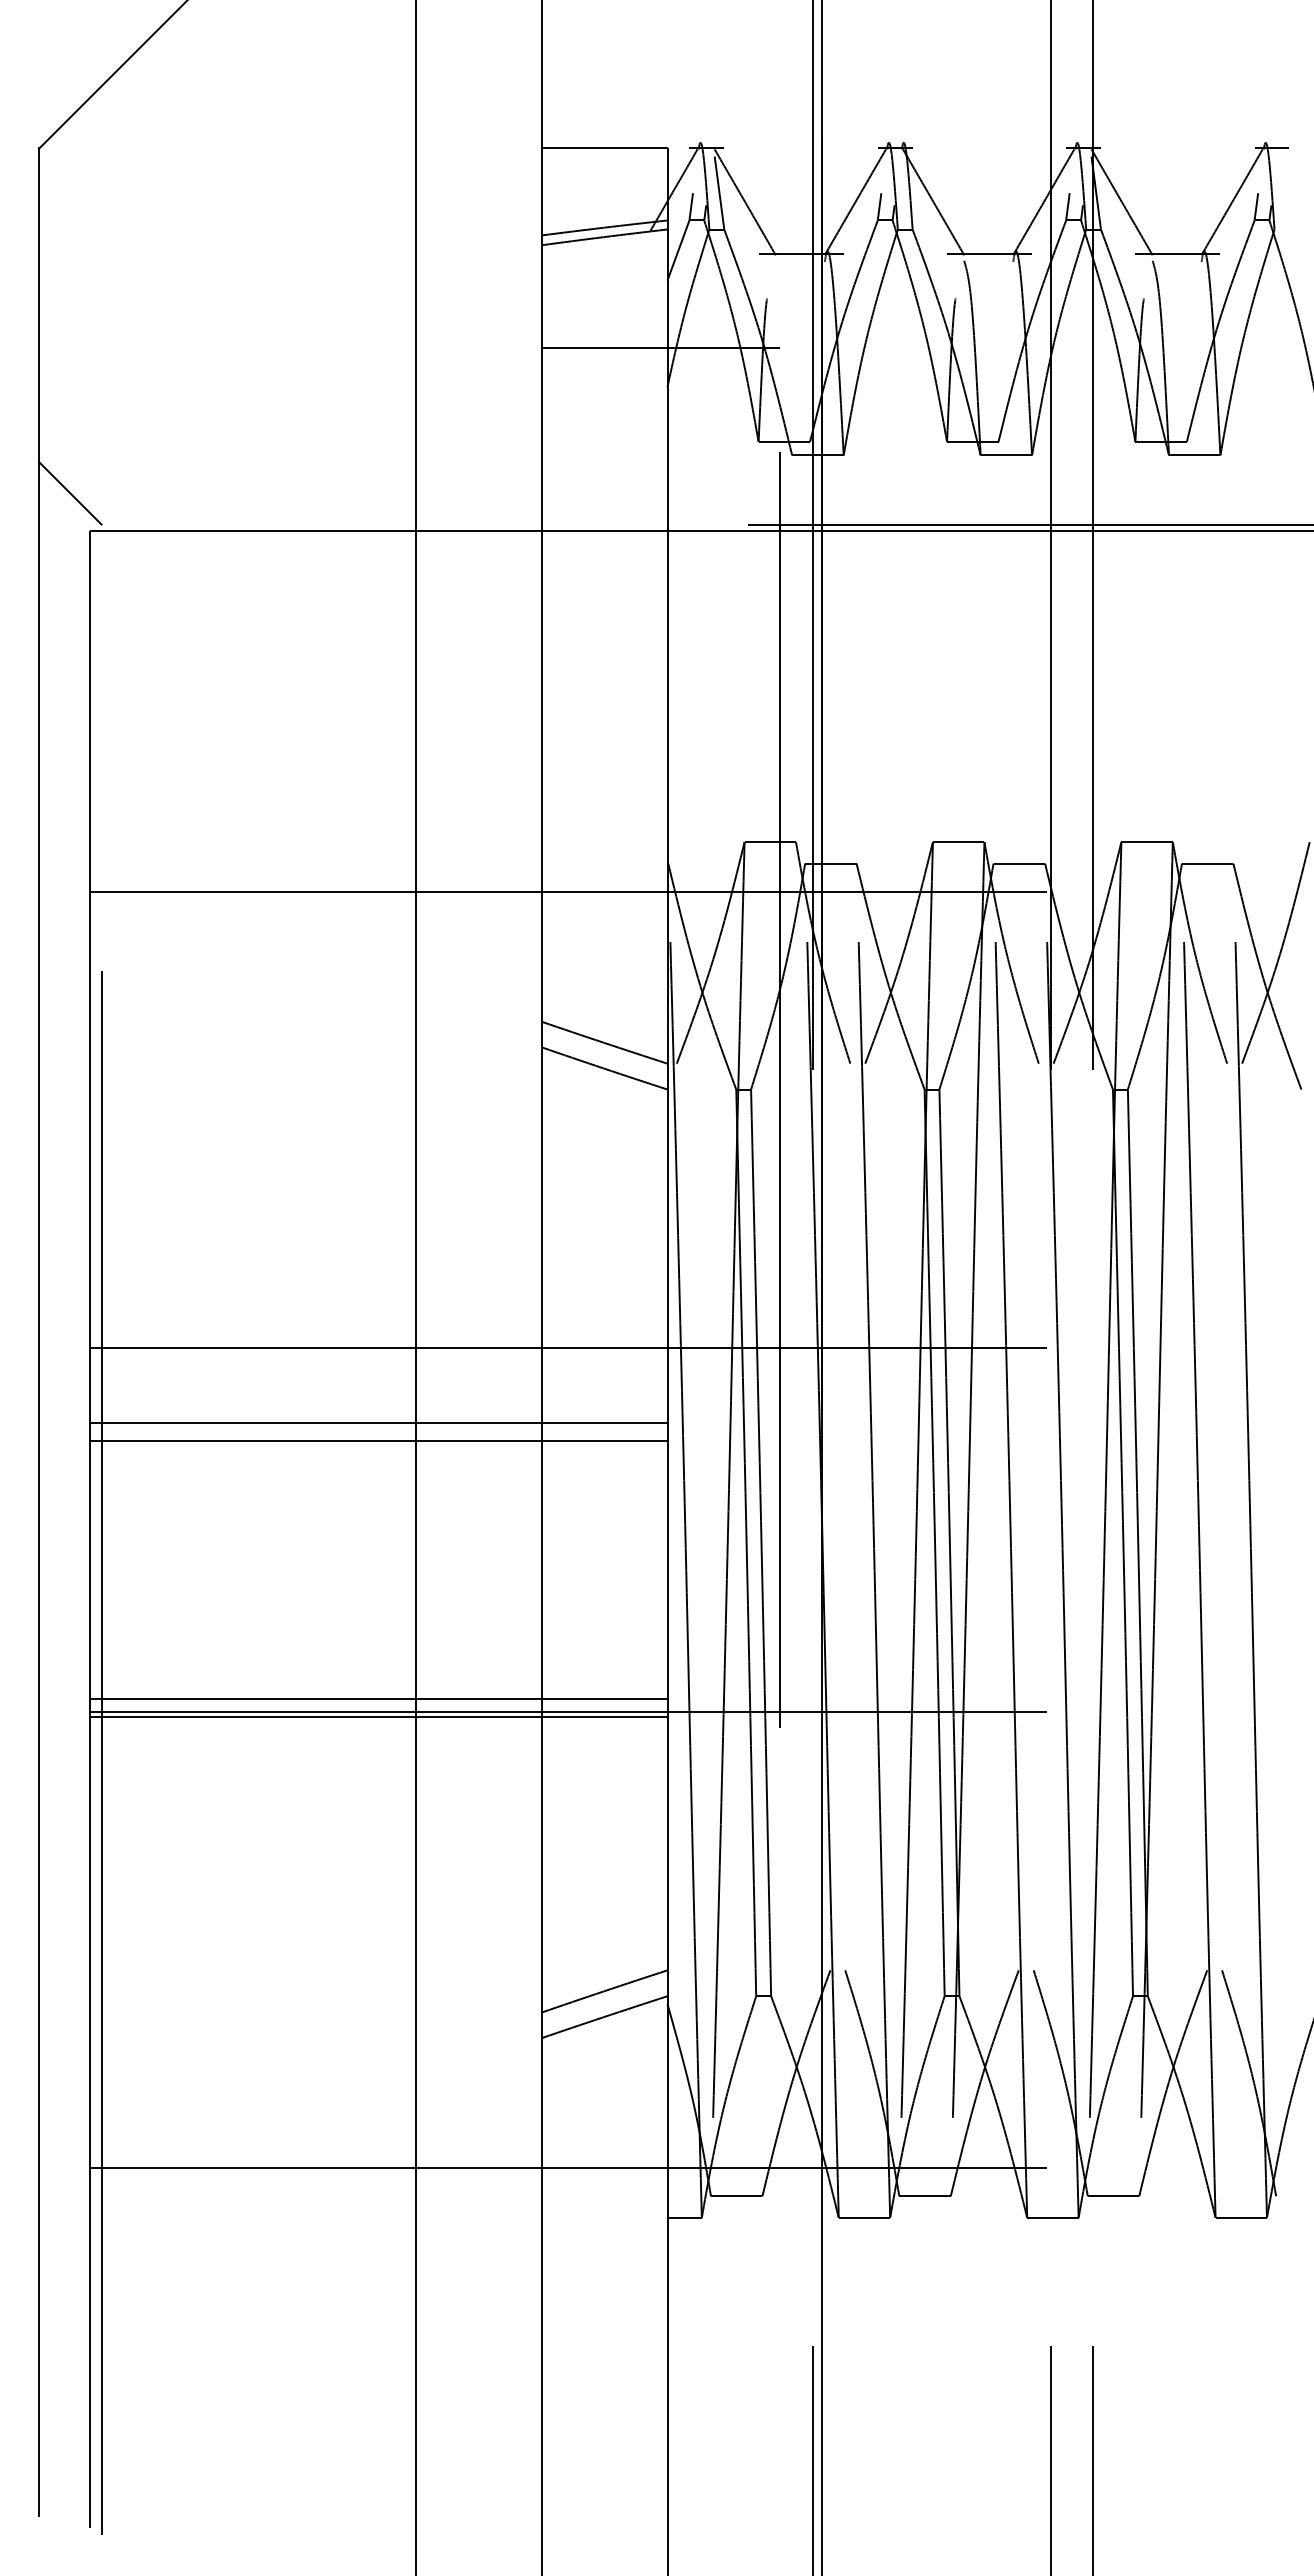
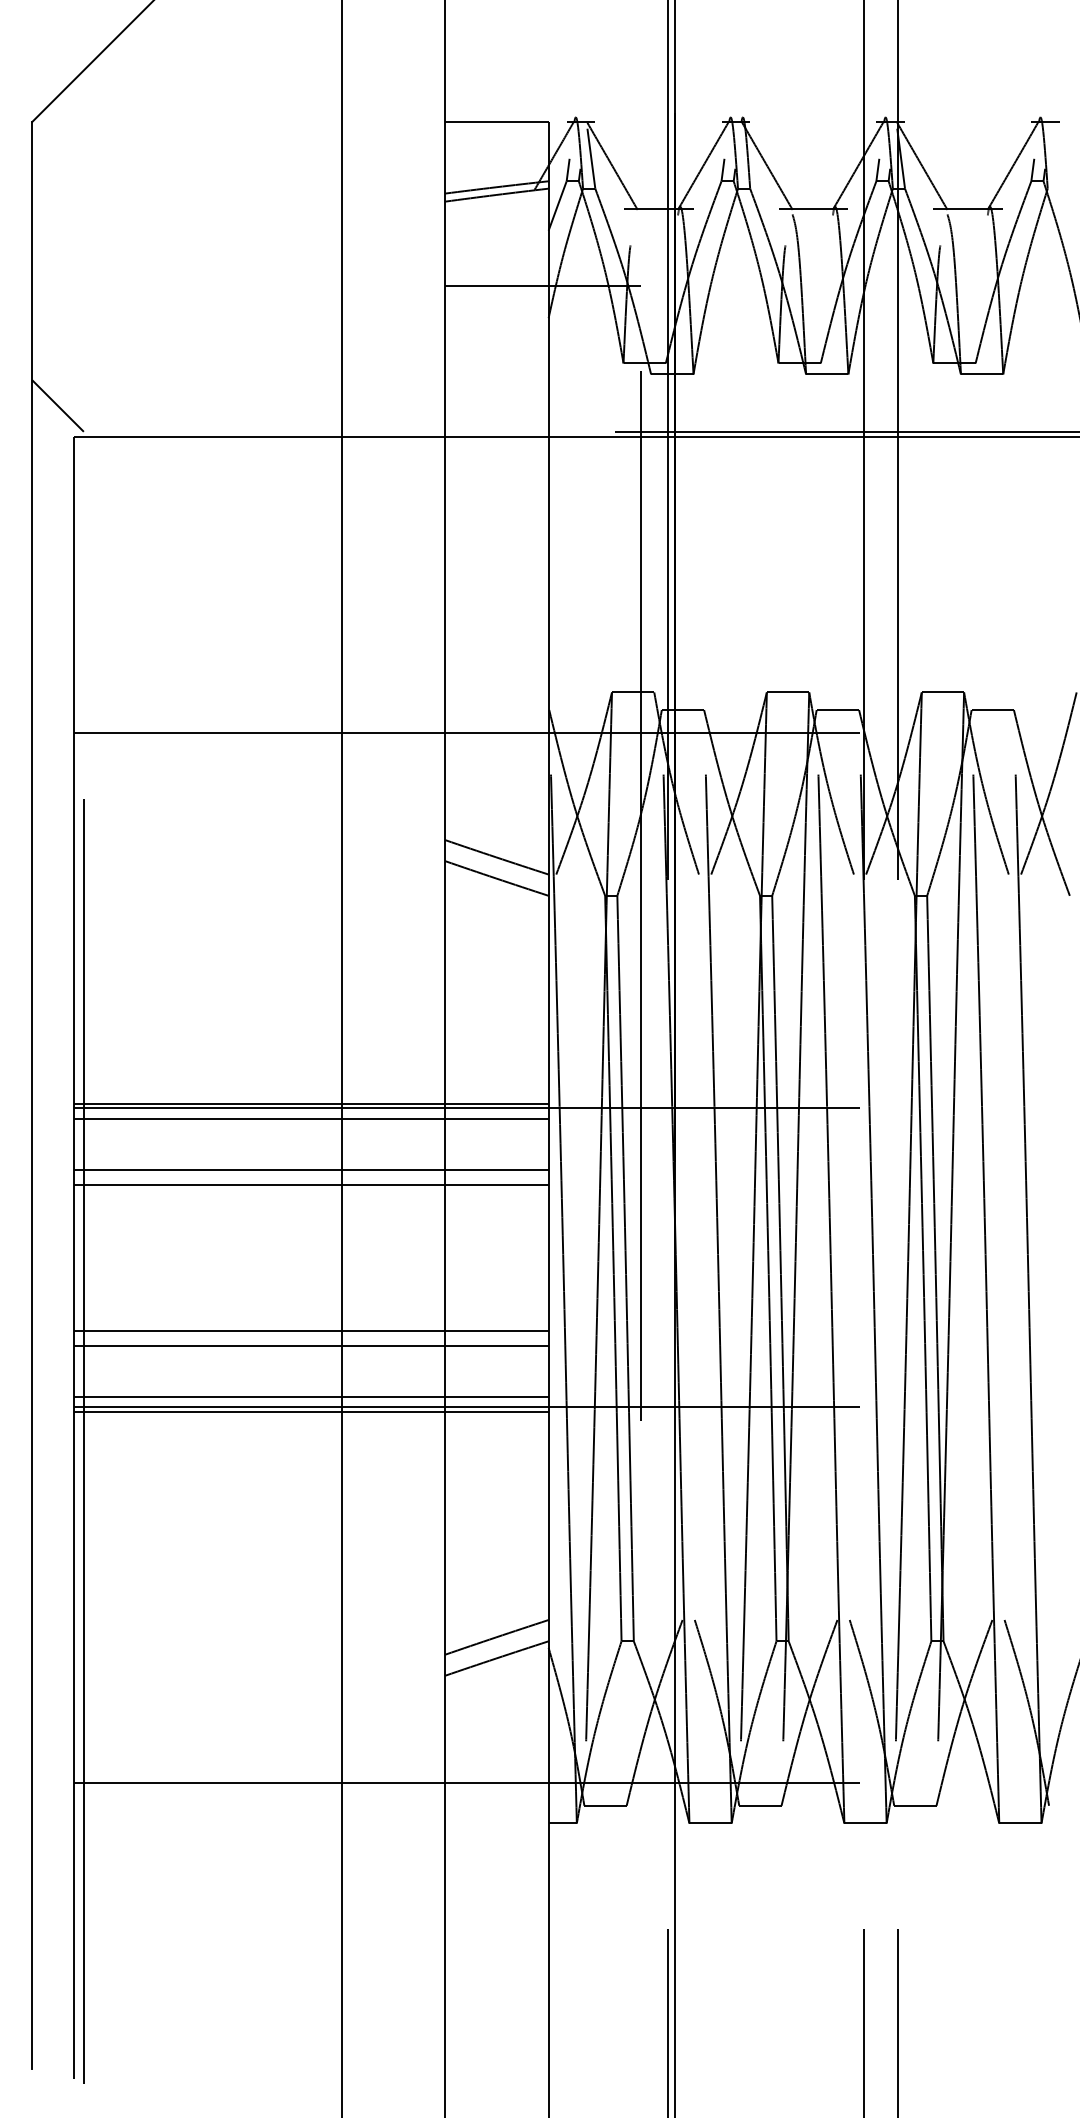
line: (378, 1343) -> (311, 1104), added
line: (378, 1361) -> (311, 1119), added
line: (378, 1618) -> (311, 1330), added
line: (378, 1637) -> (311, 1346), added

